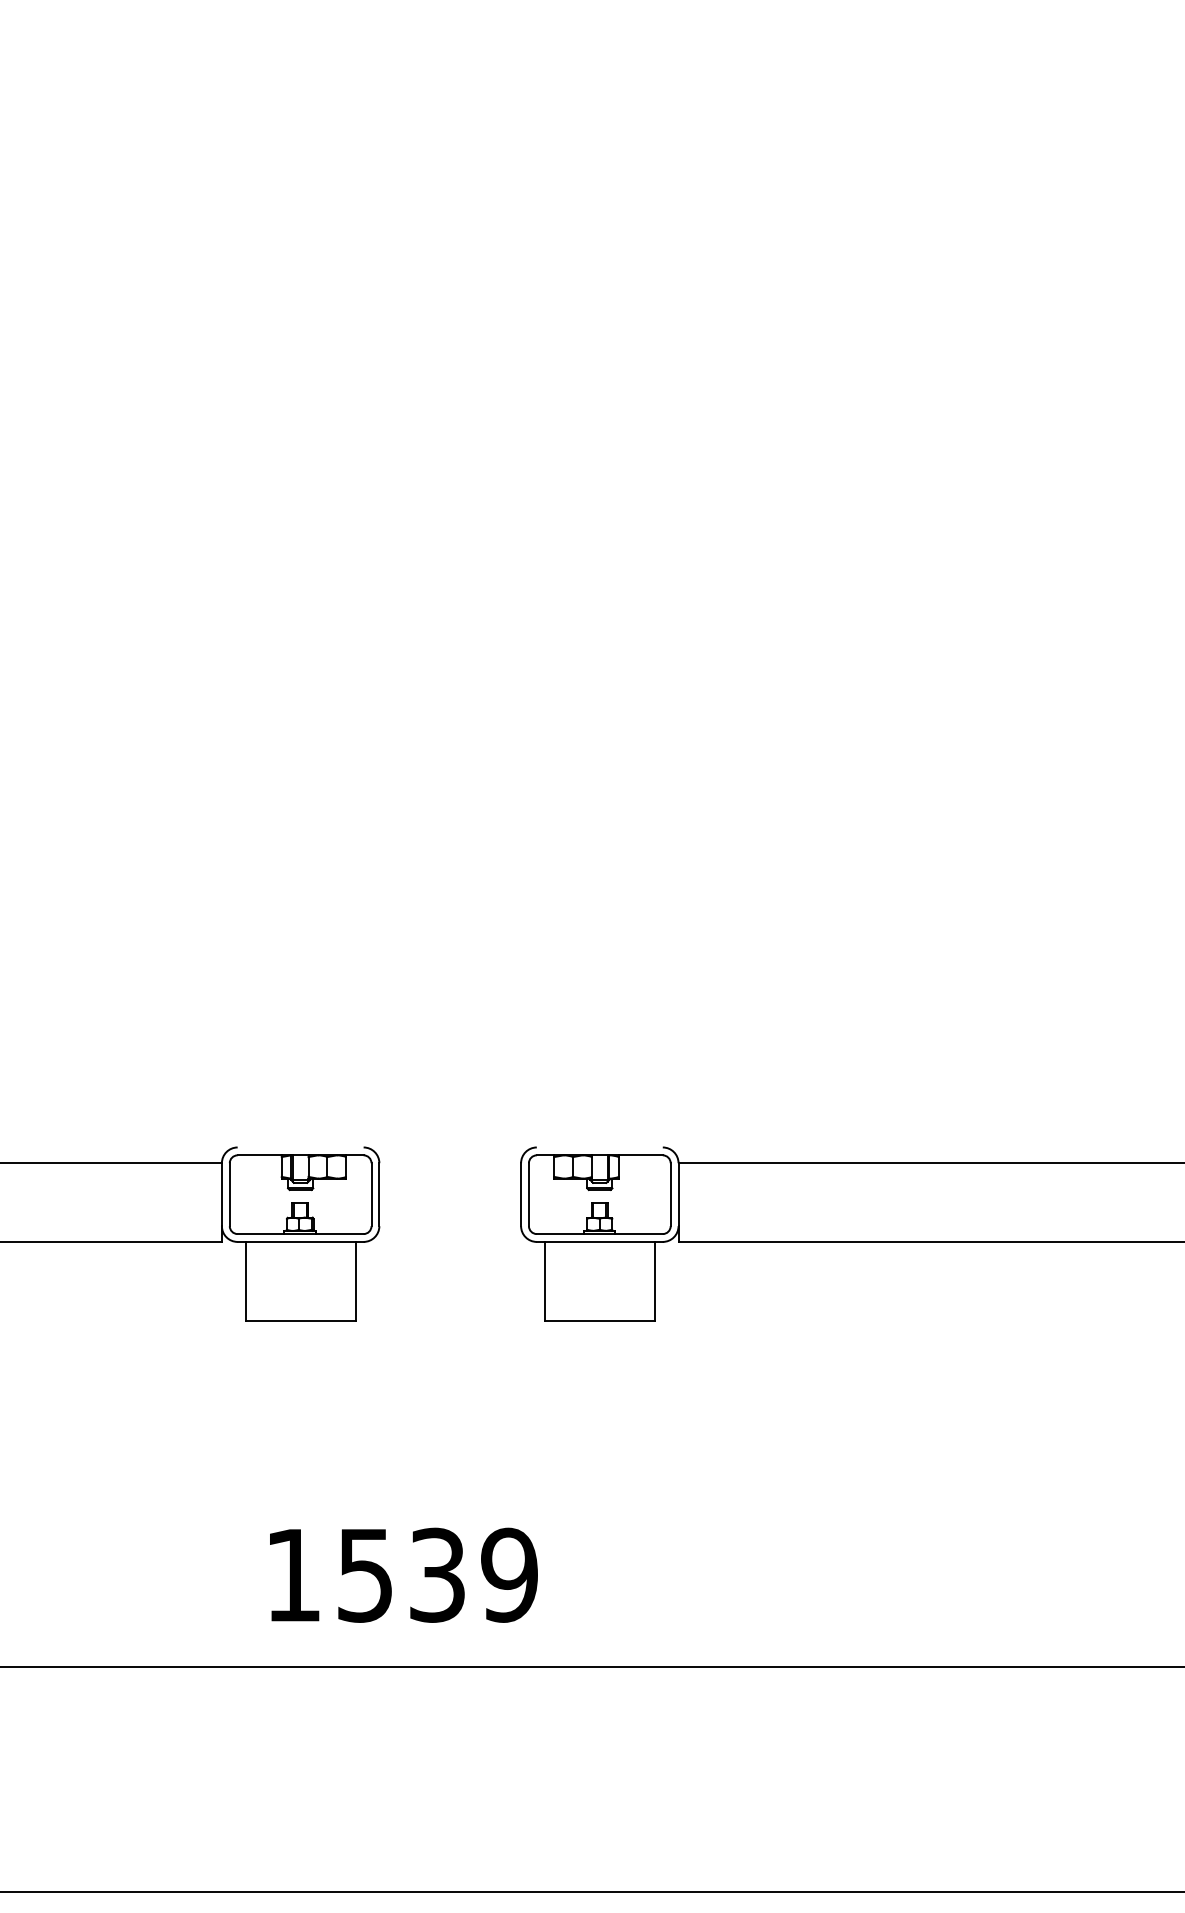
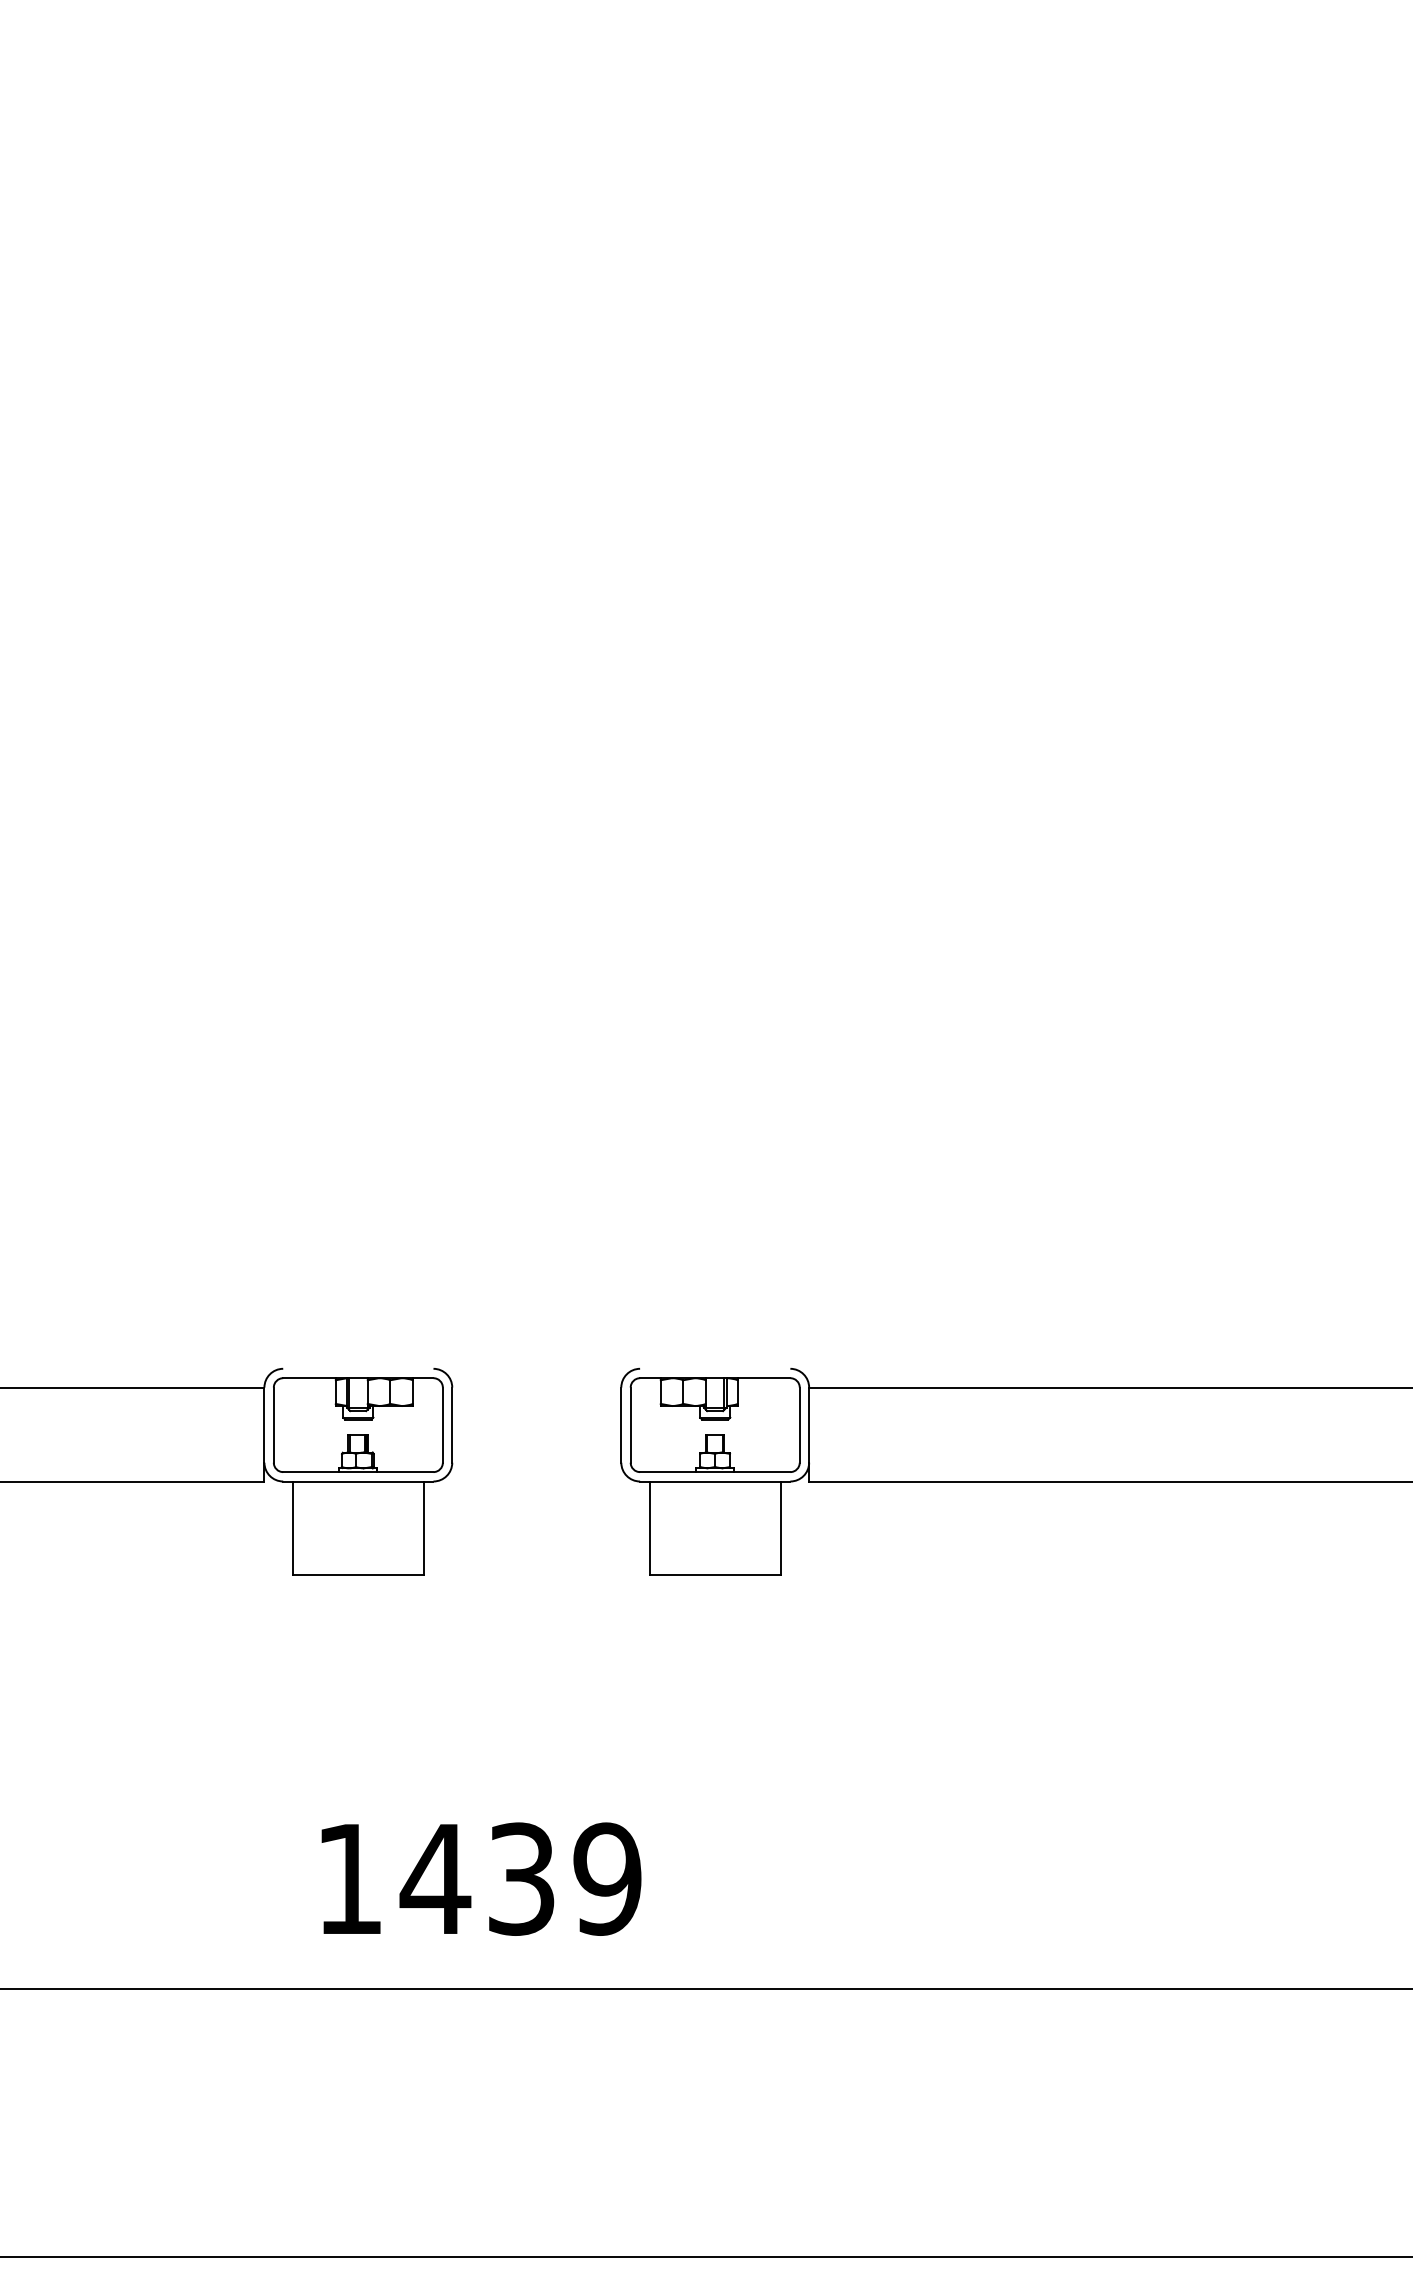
text: (365, 1575) -> (435, 1879), 1539 -> 1439

